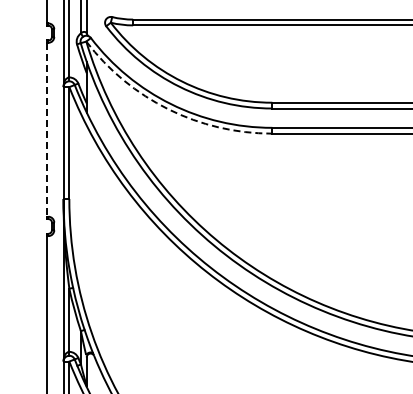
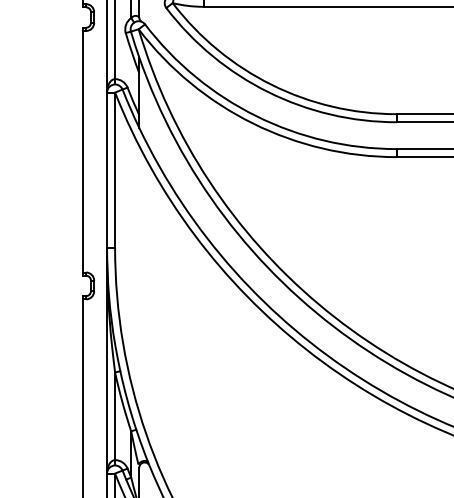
arc: (168, 109) -> (252, 123), dashed -> solid
line: (46, 129) -> (83, 151), dashed -> solid

